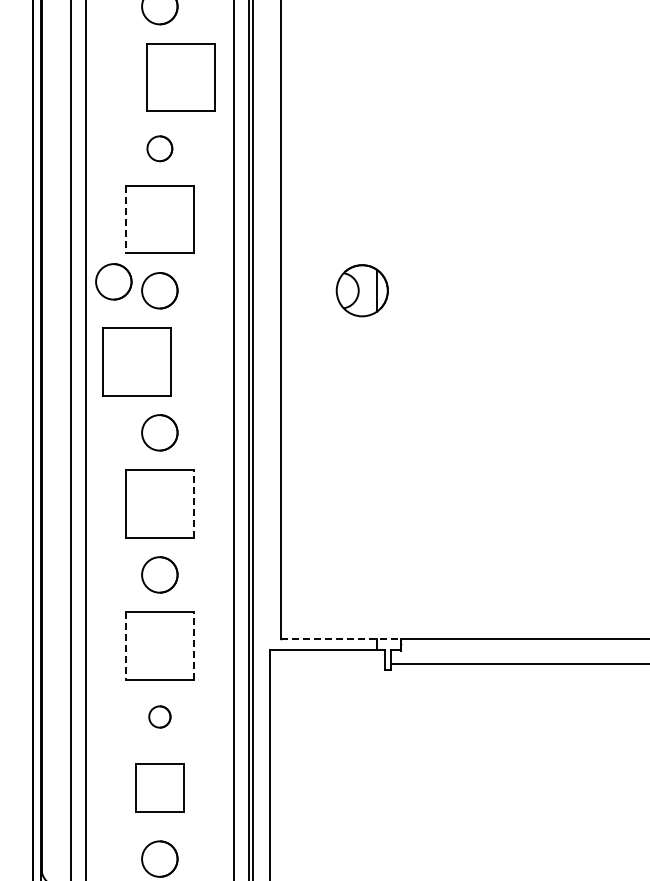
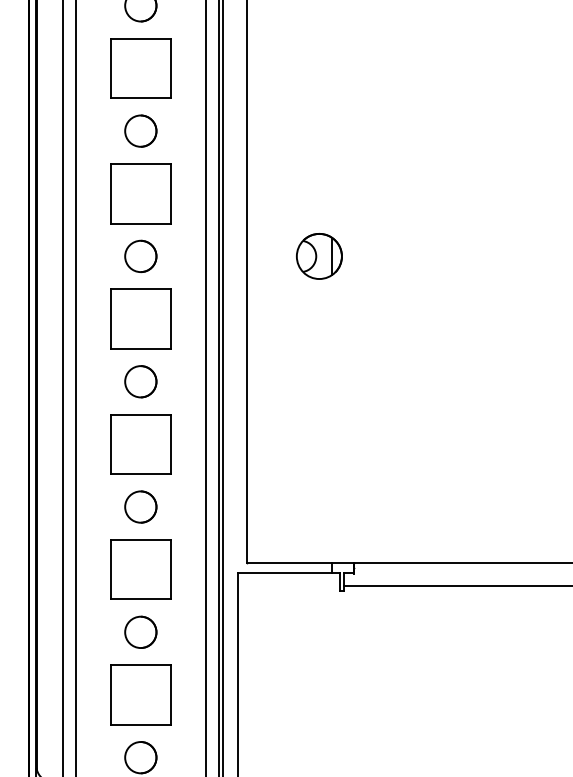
part: (180, 77) -> (140, 68), moved
circle: (159, 148) -> (140, 130), size x1.43
line: (126, 219) -> (111, 193), dashed -> solid
circle: (113, 281) -> (99, 248), removed
part: (136, 361) -> (140, 318), moved
line: (193, 503) -> (170, 444), dashed -> solid
line: (341, 638) -> (301, 563), dashed -> solid
line: (126, 645) -> (111, 569), dashed -> solid
line: (193, 645) -> (170, 569), dashed -> solid
circle: (159, 716) -> (140, 631), size x1.67
part: (159, 787) -> (140, 694), size x1.43

